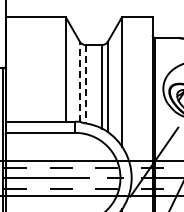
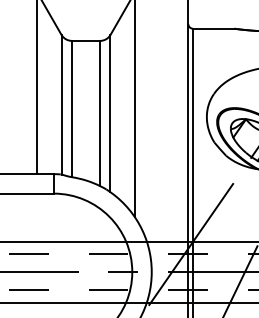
line: (79, 81) -> (61, 104), dashed -> solid
line: (85, 84) -> (71, 109), dashed -> solid

